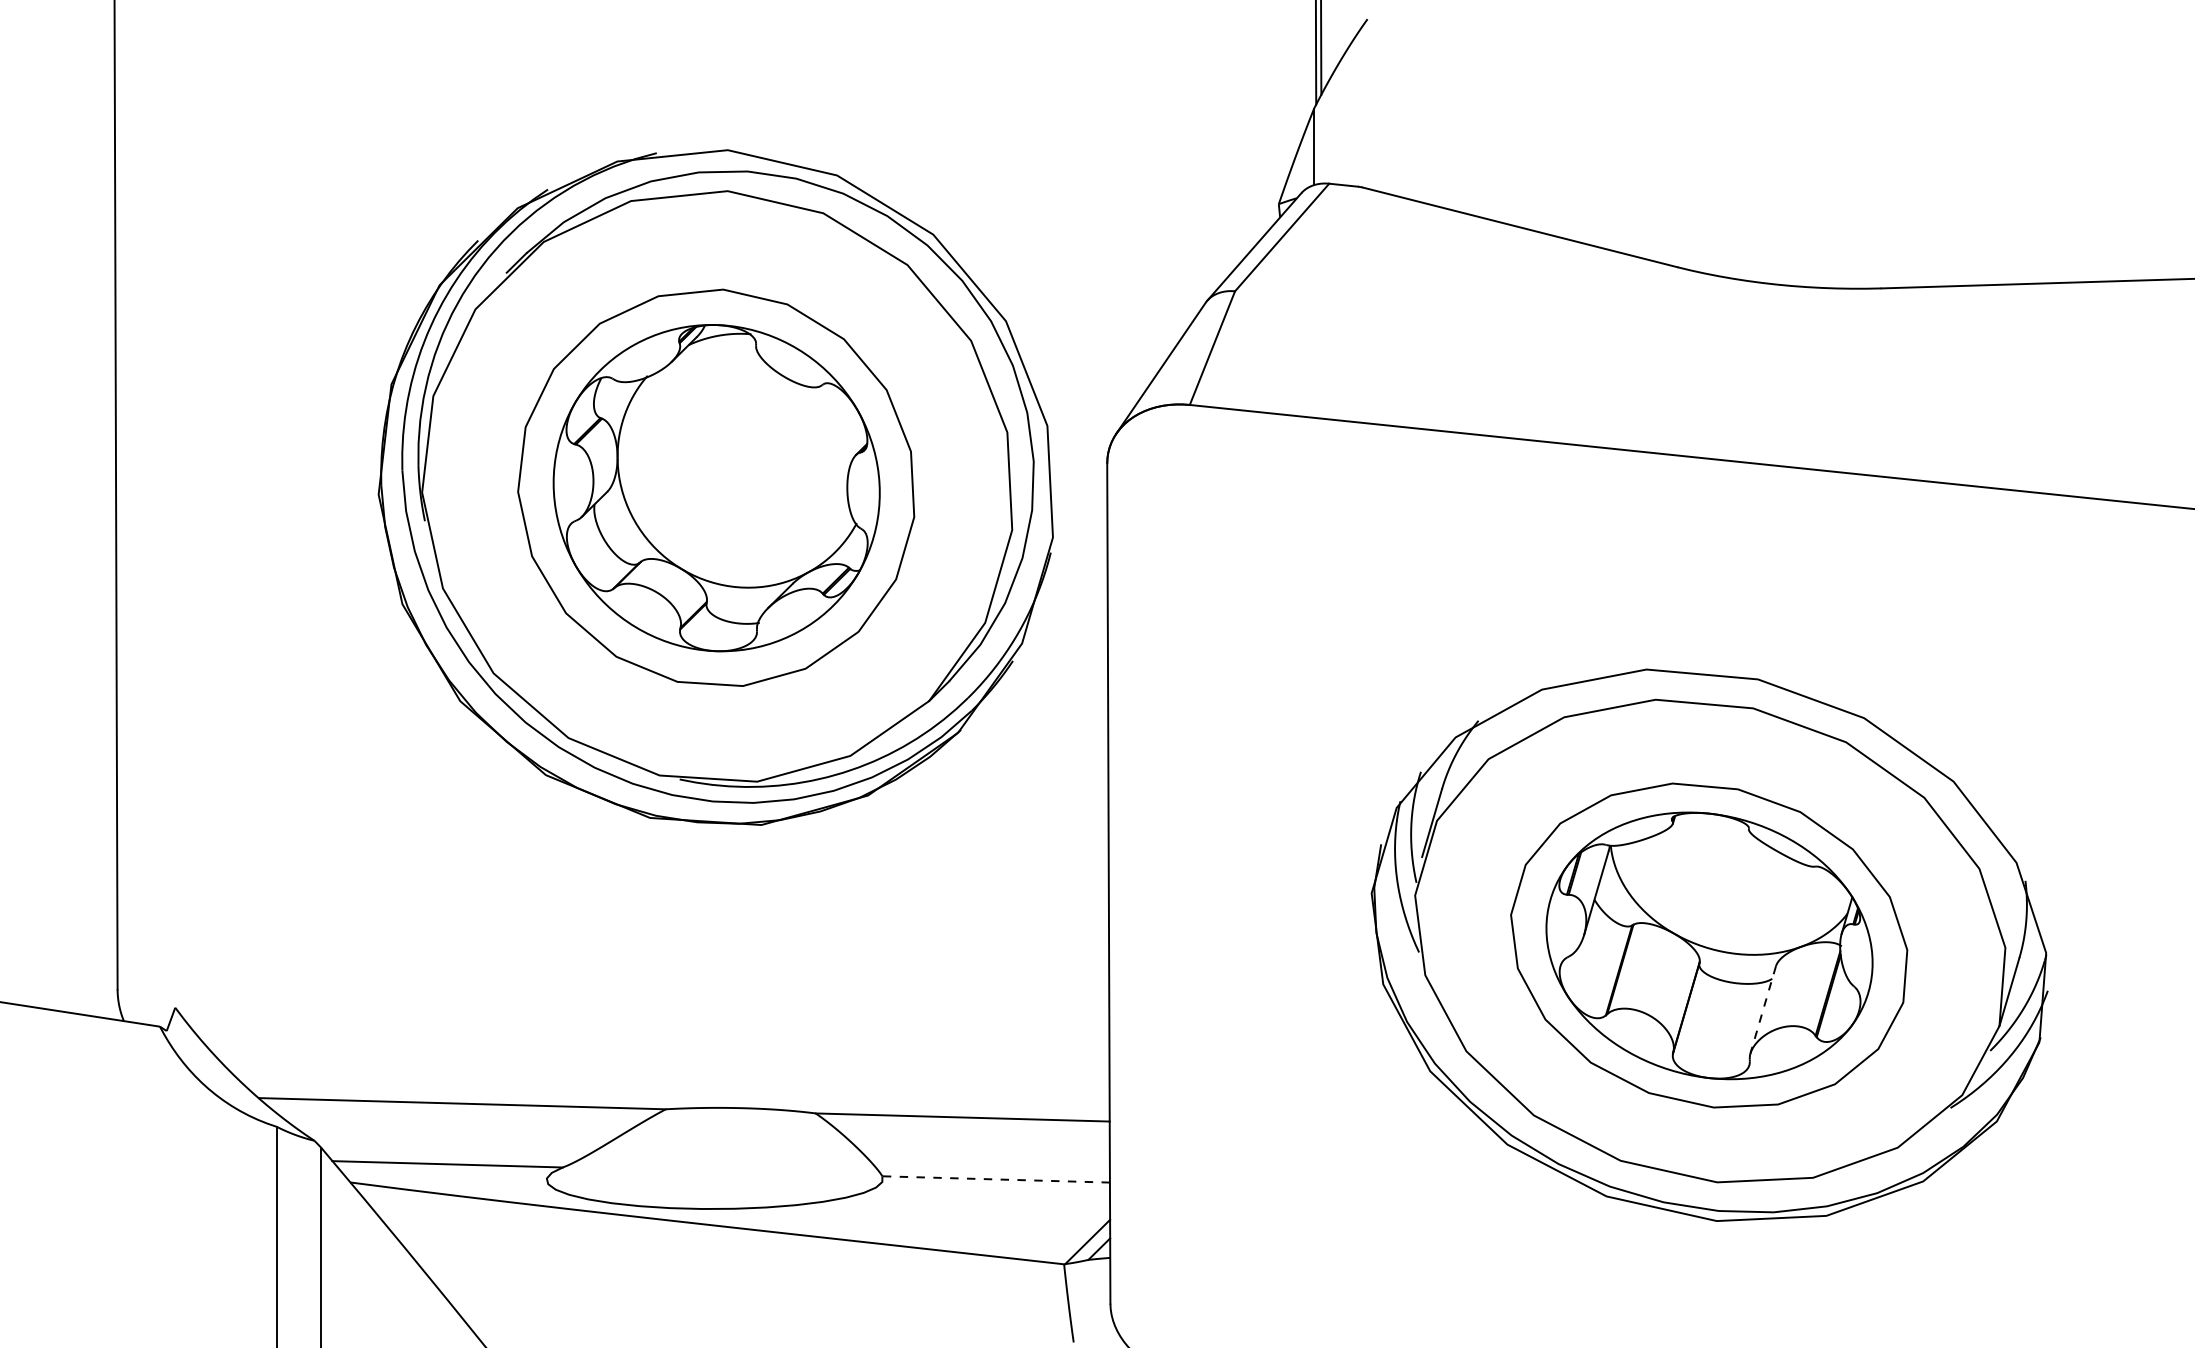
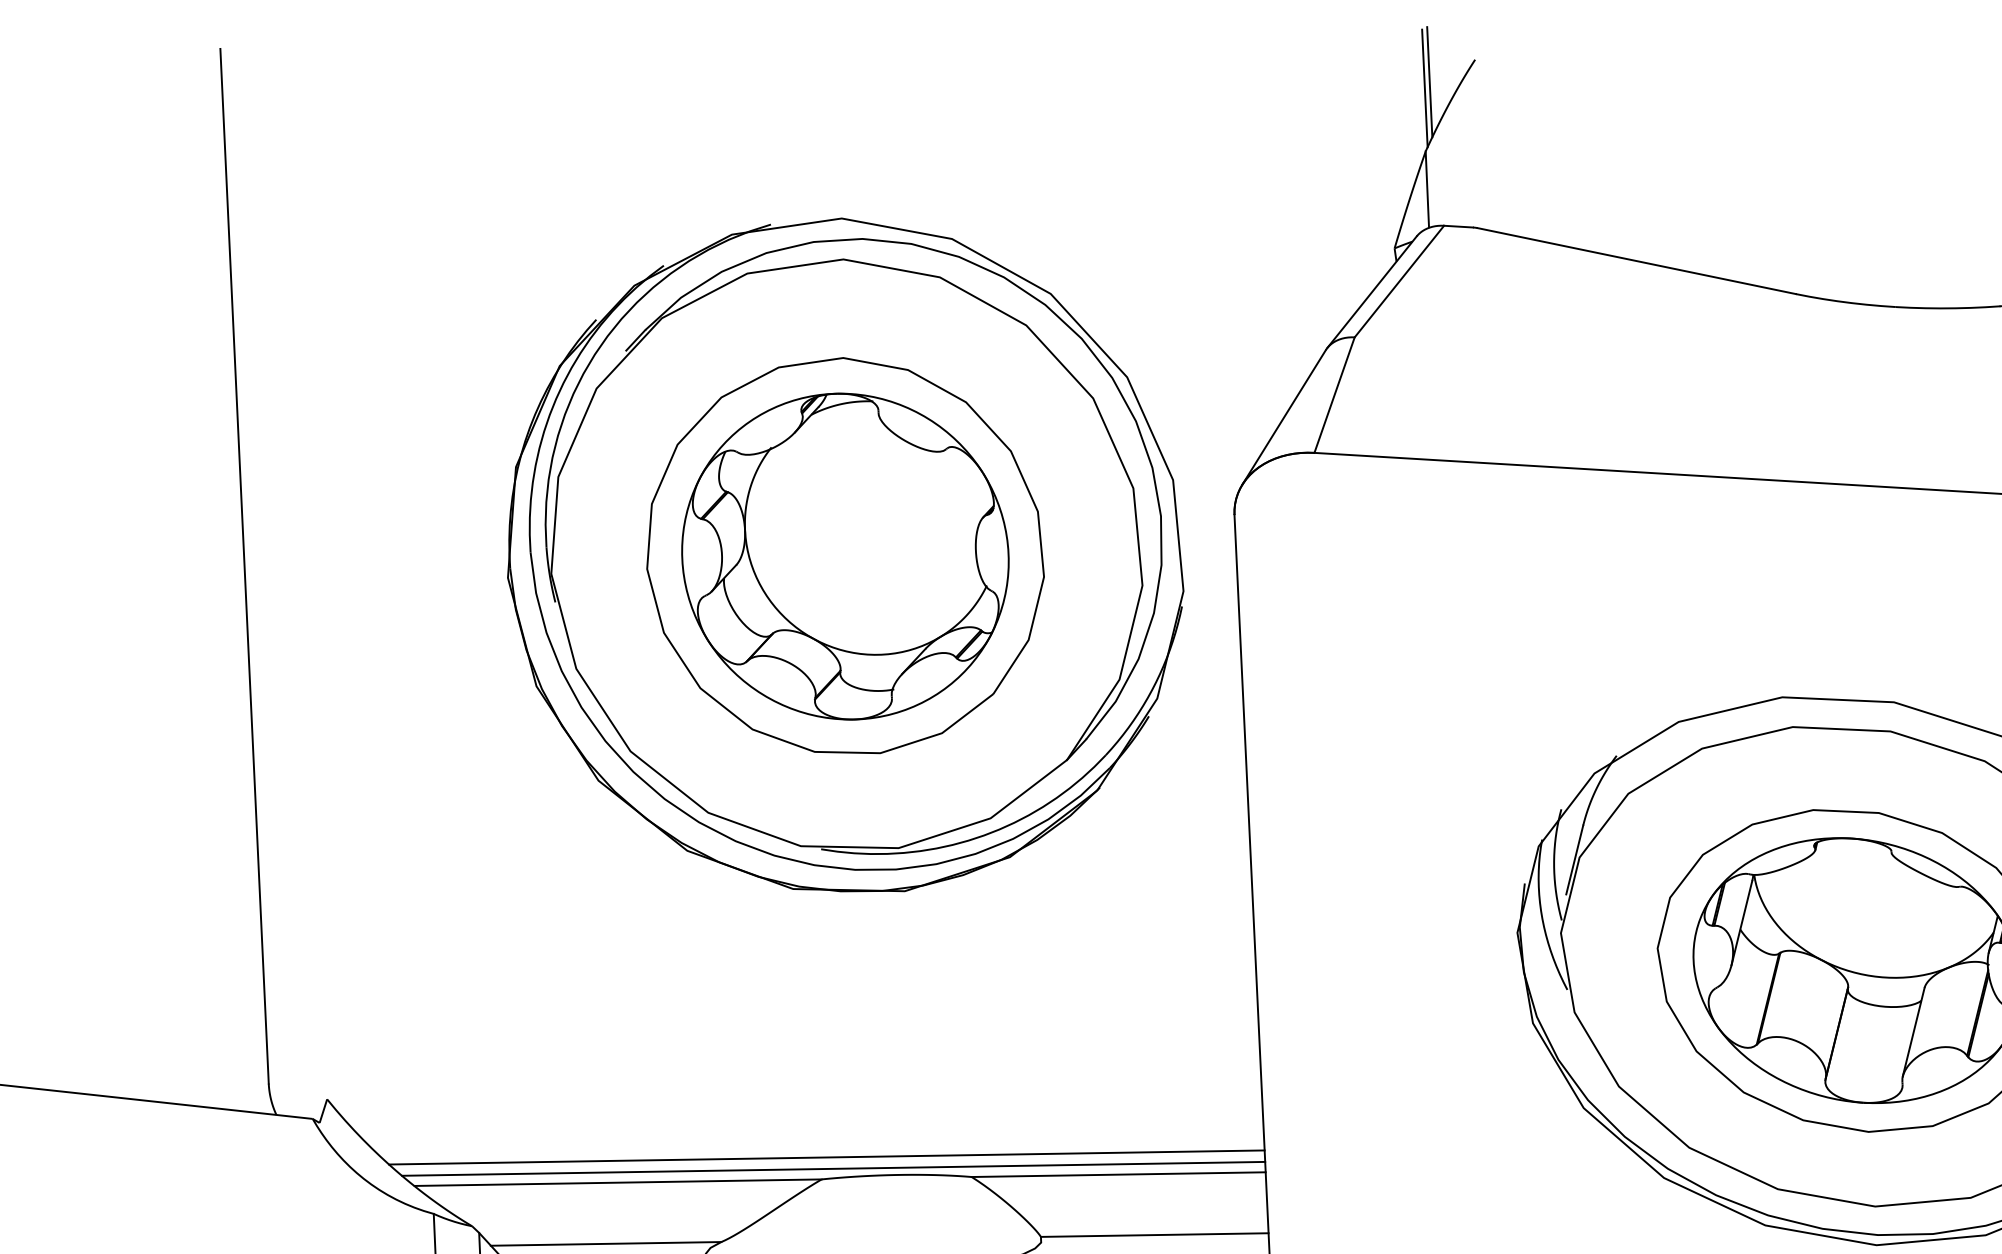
line: (1763, 1009) -> (1913, 1031), dashed -> solid
line: (671, 1087) -> (826, 1157), added
line: (677, 1099) -> (832, 1169), added
line: (996, 1179) -> (1155, 1235), dashed -> solid

